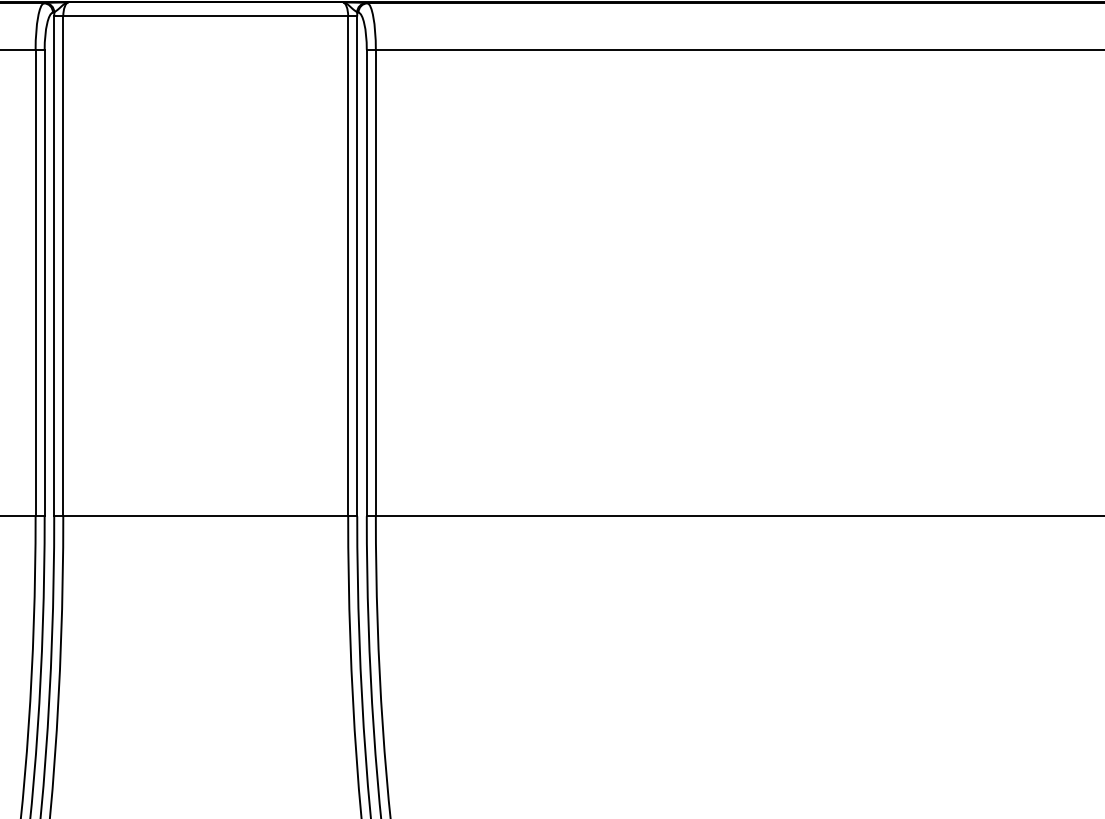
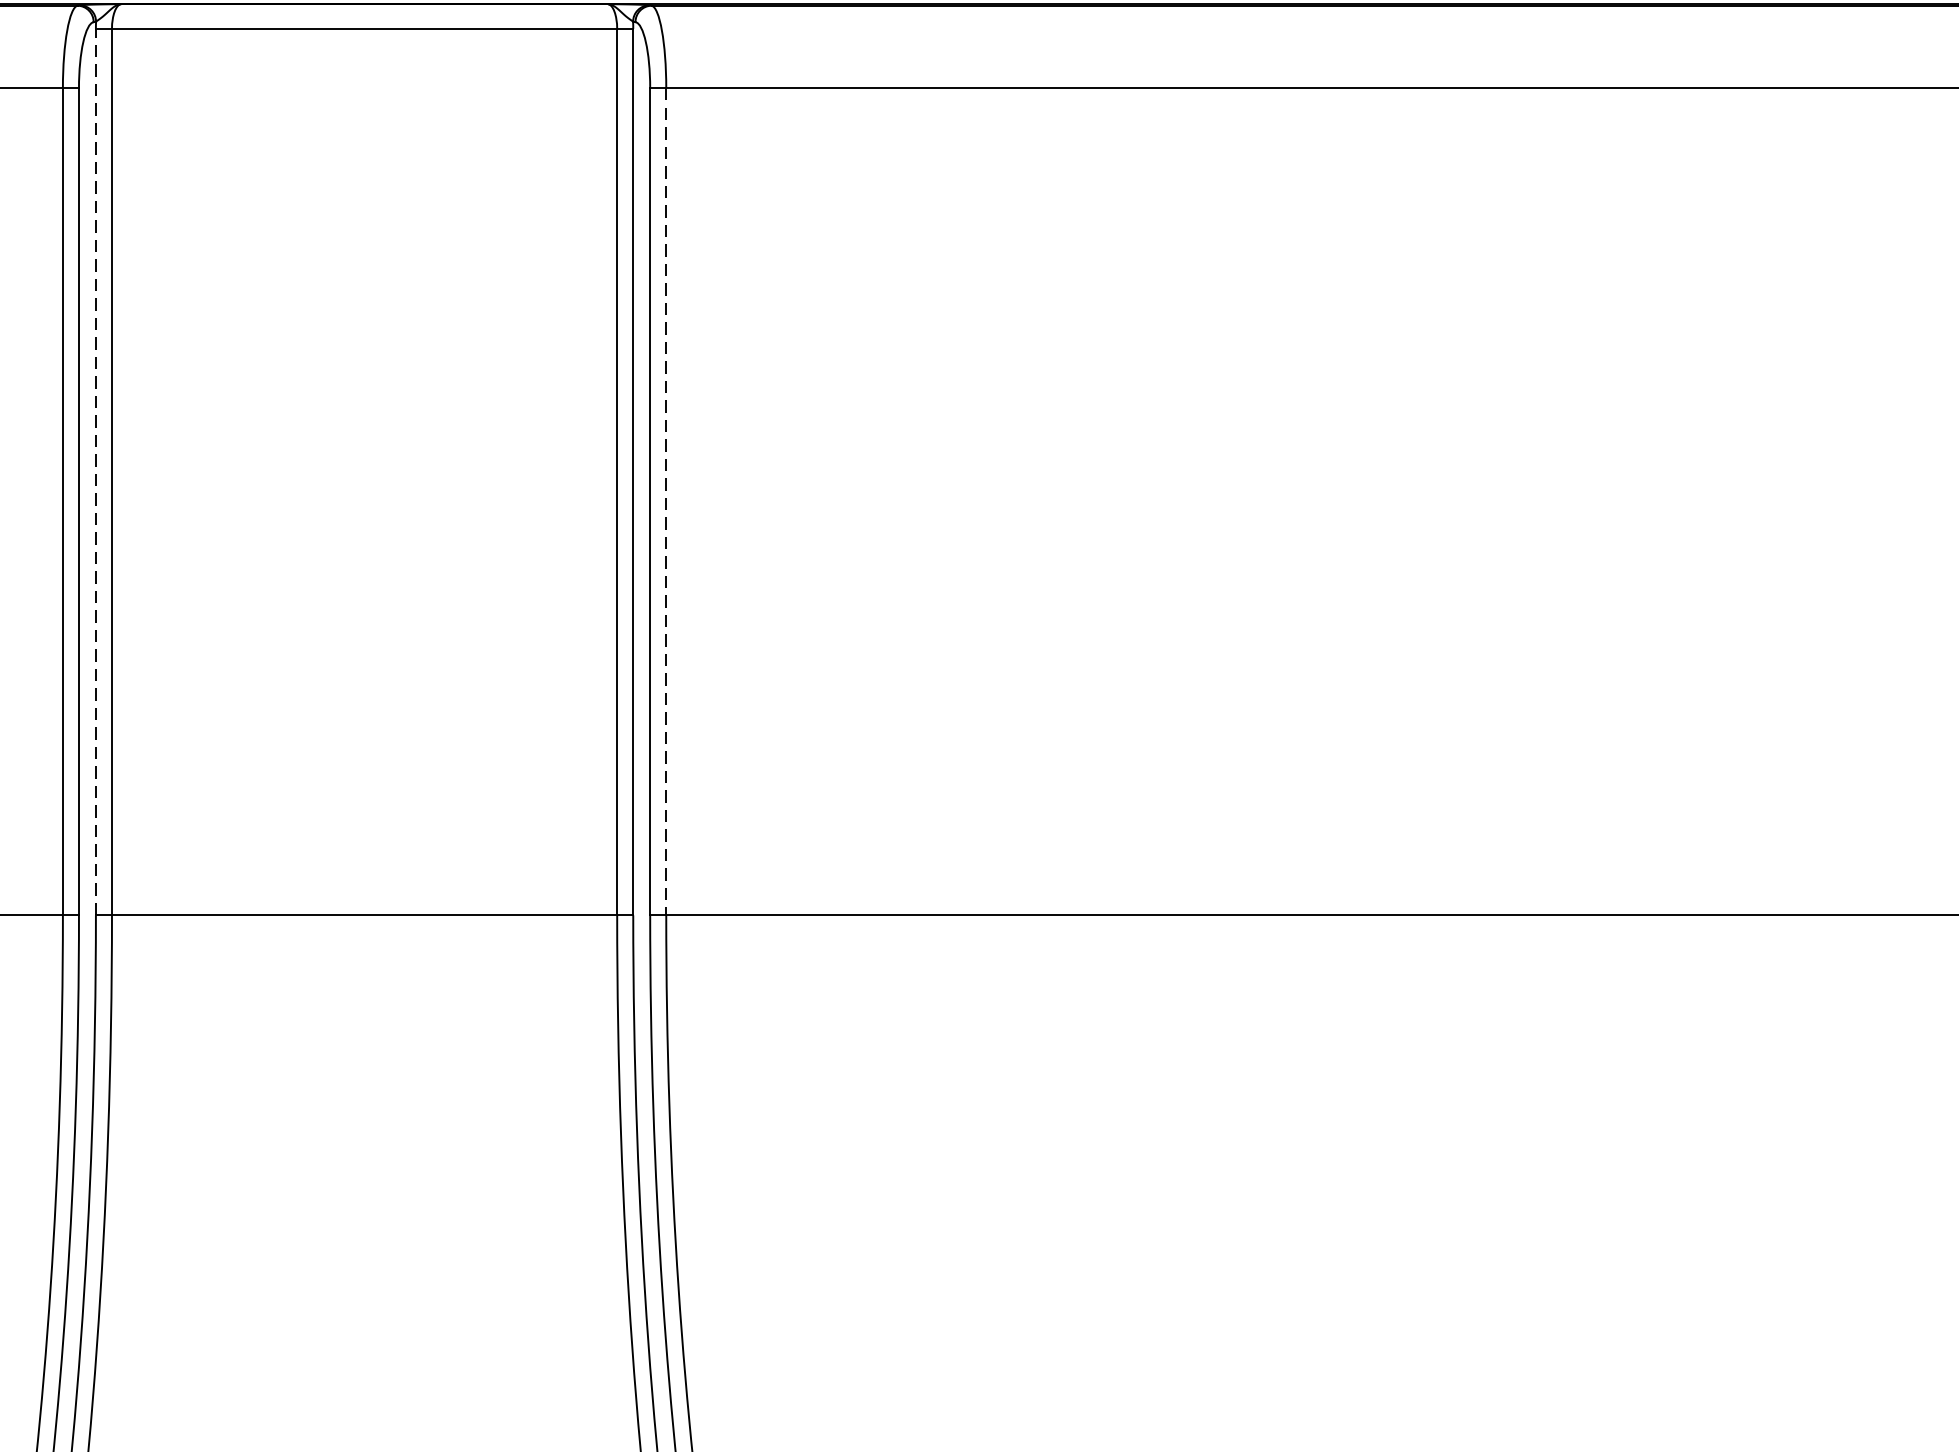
line: (54, 266) -> (96, 472), solid -> dashed
line: (375, 283) -> (665, 502), solid -> dashed

